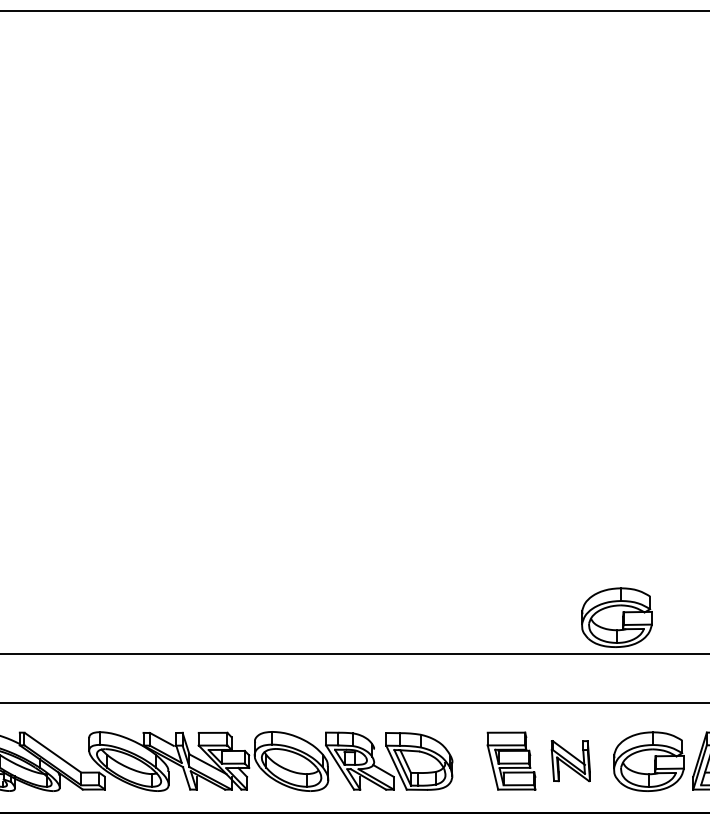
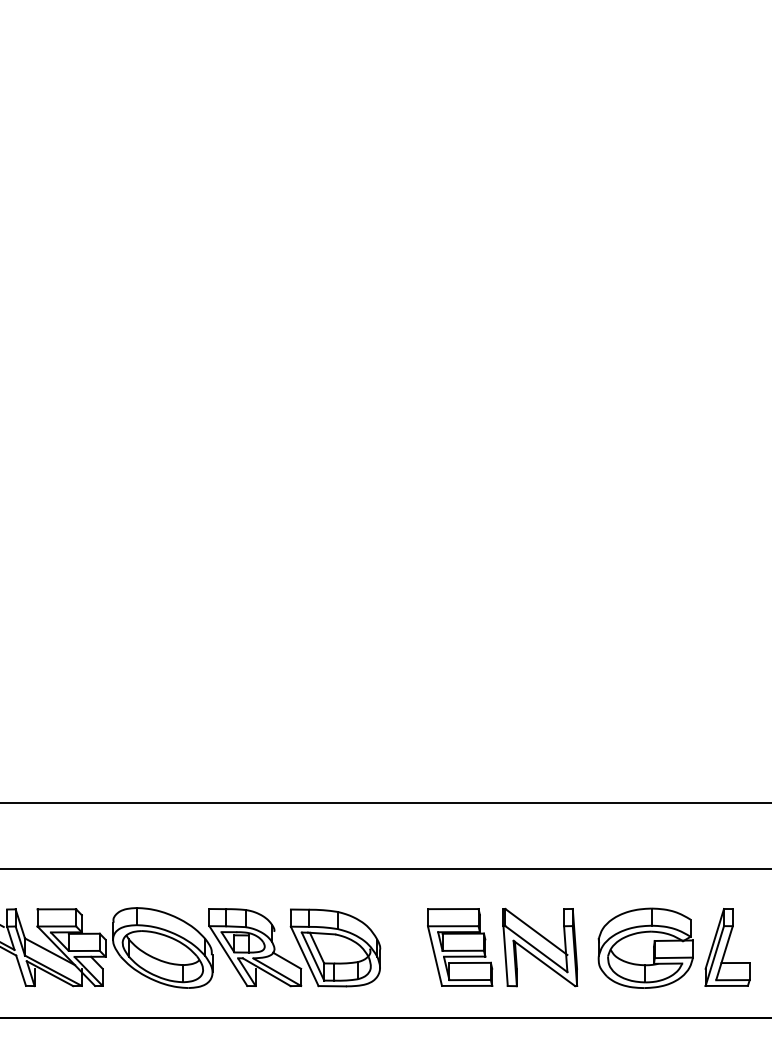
part: (616, 617) -> (601, 753), removed
part: (570, 760) -> (539, 946), size x1.43

